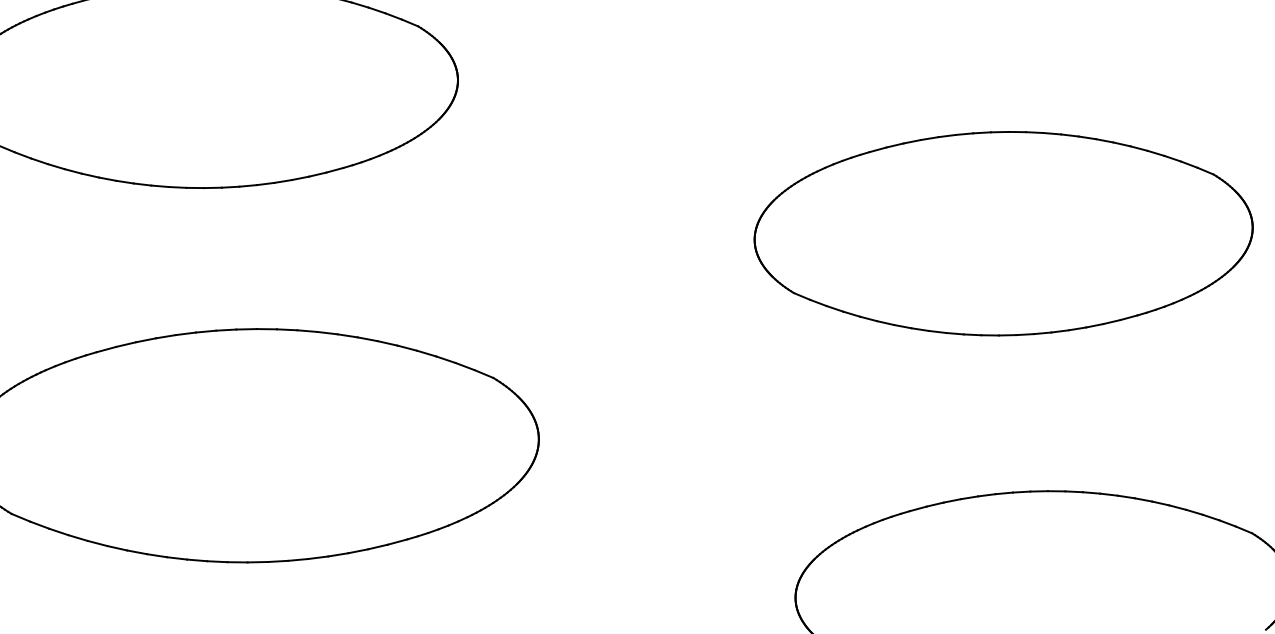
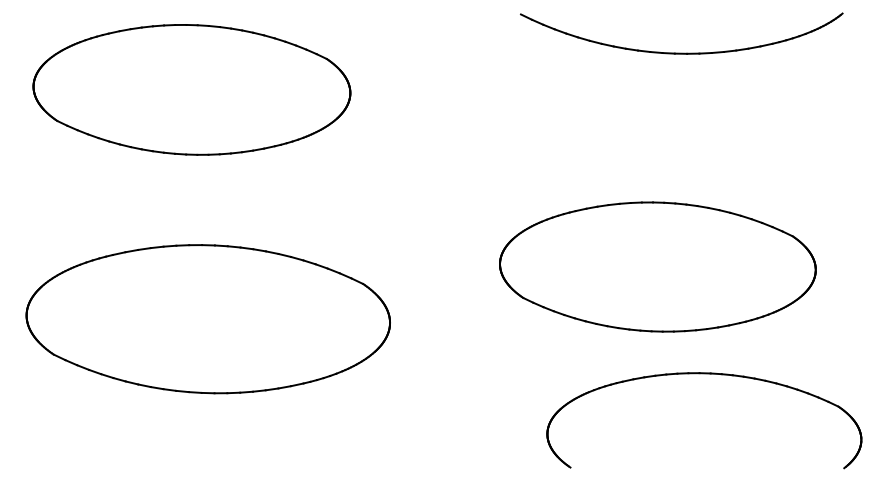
part: (1003, 232) -> (657, 266), moved

